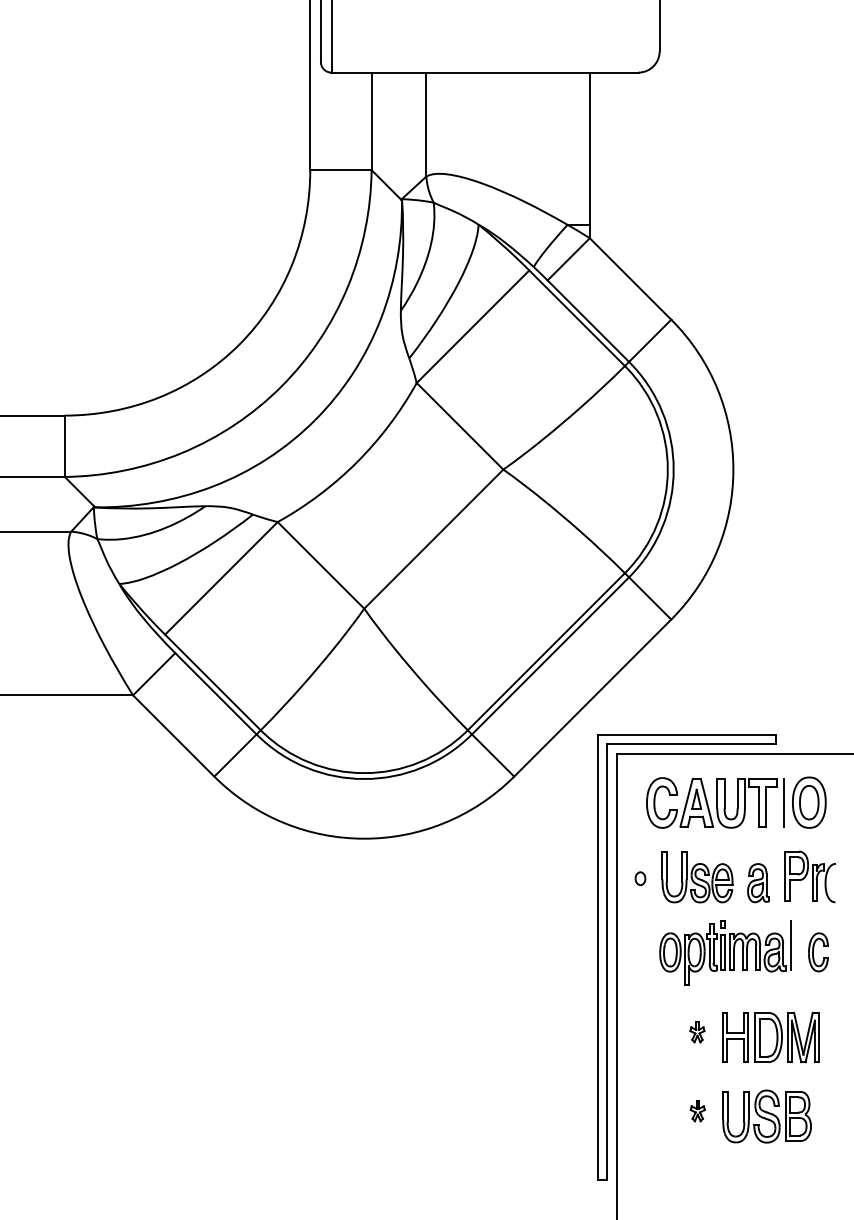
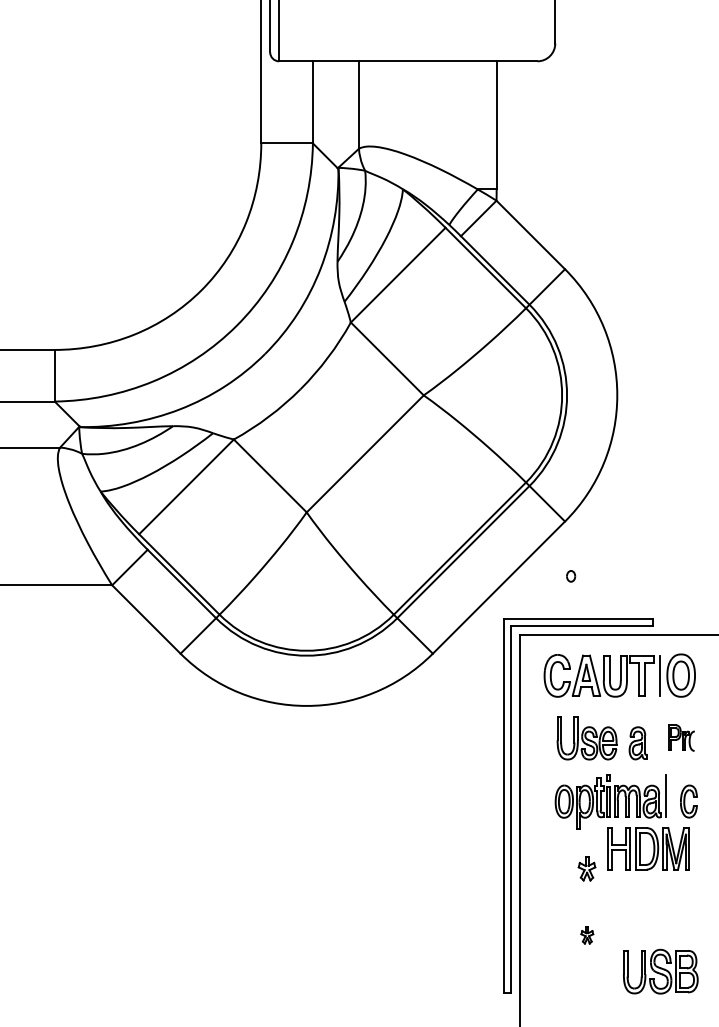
part: (809, 876) -> (681, 737), size x0.6
part: (640, 878) -> (571, 576), moved
part: (697, 1032) -> (587, 868), size x1.4
part: (770, 1037) -> (648, 848), moved
part: (766, 1116) -> (660, 971), moved

